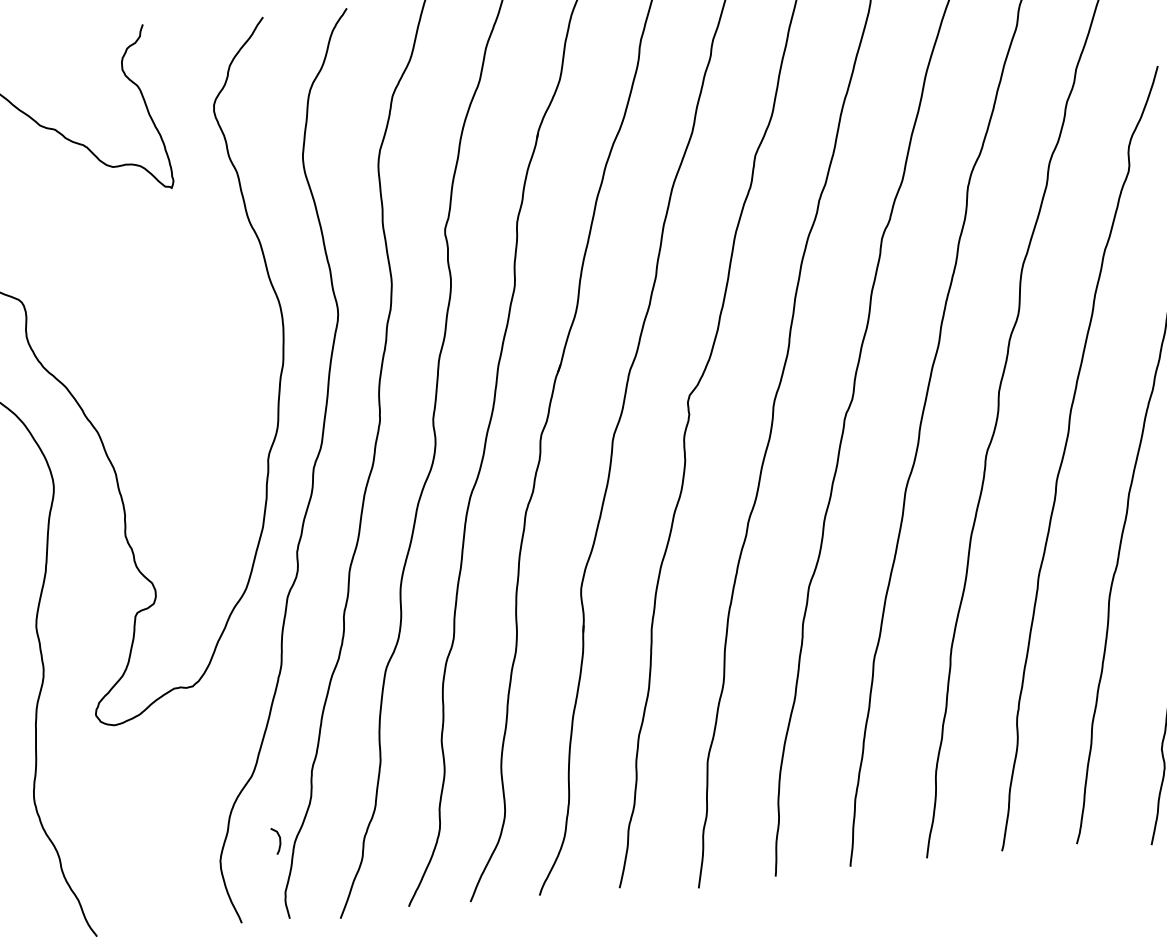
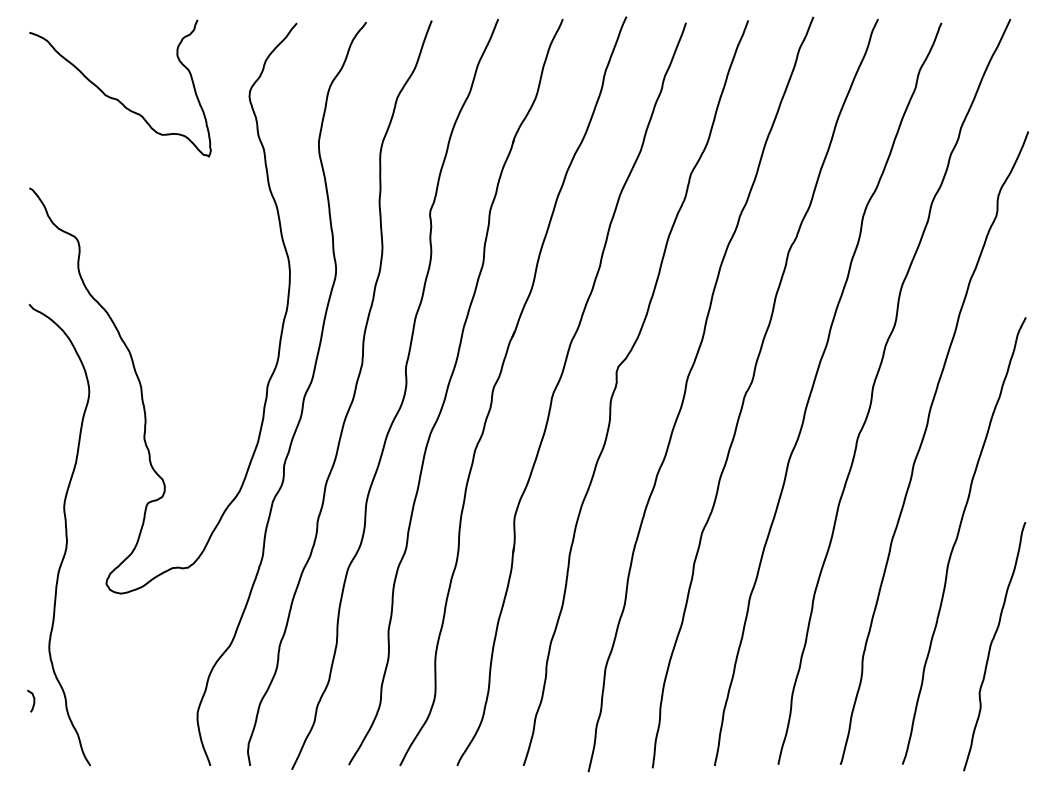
curve: (279, 841) -> (33, 701), moved

